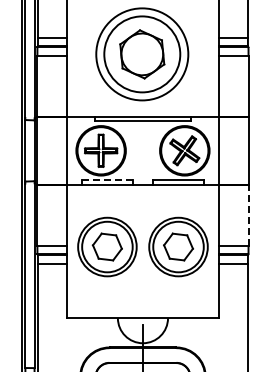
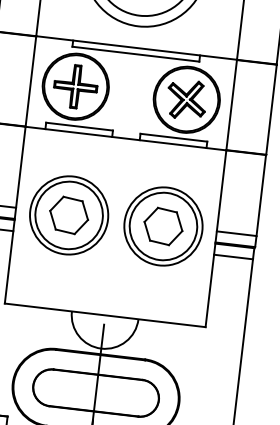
line: (106, 180) -> (78, 126), dashed -> solid
line: (248, 215) -> (261, 195), dashed -> solid

